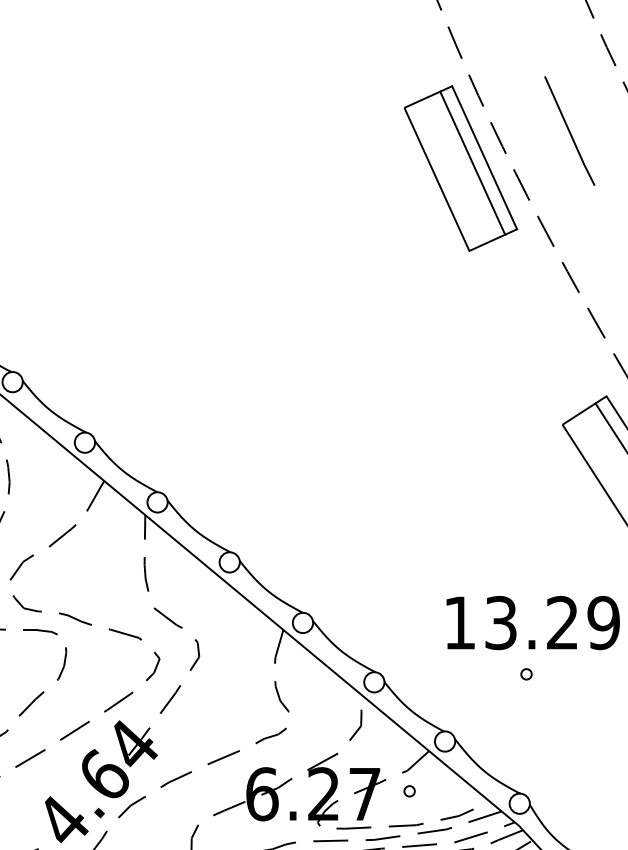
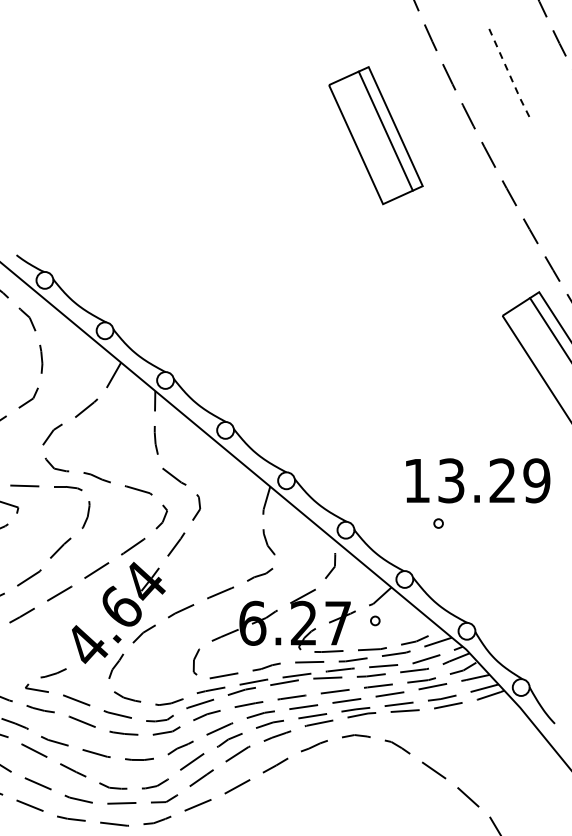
line: (569, 132) -> (508, 72), solid -> dashed
part: (460, 168) -> (375, 135), moved
part: (526, 674) -> (438, 523), moved

